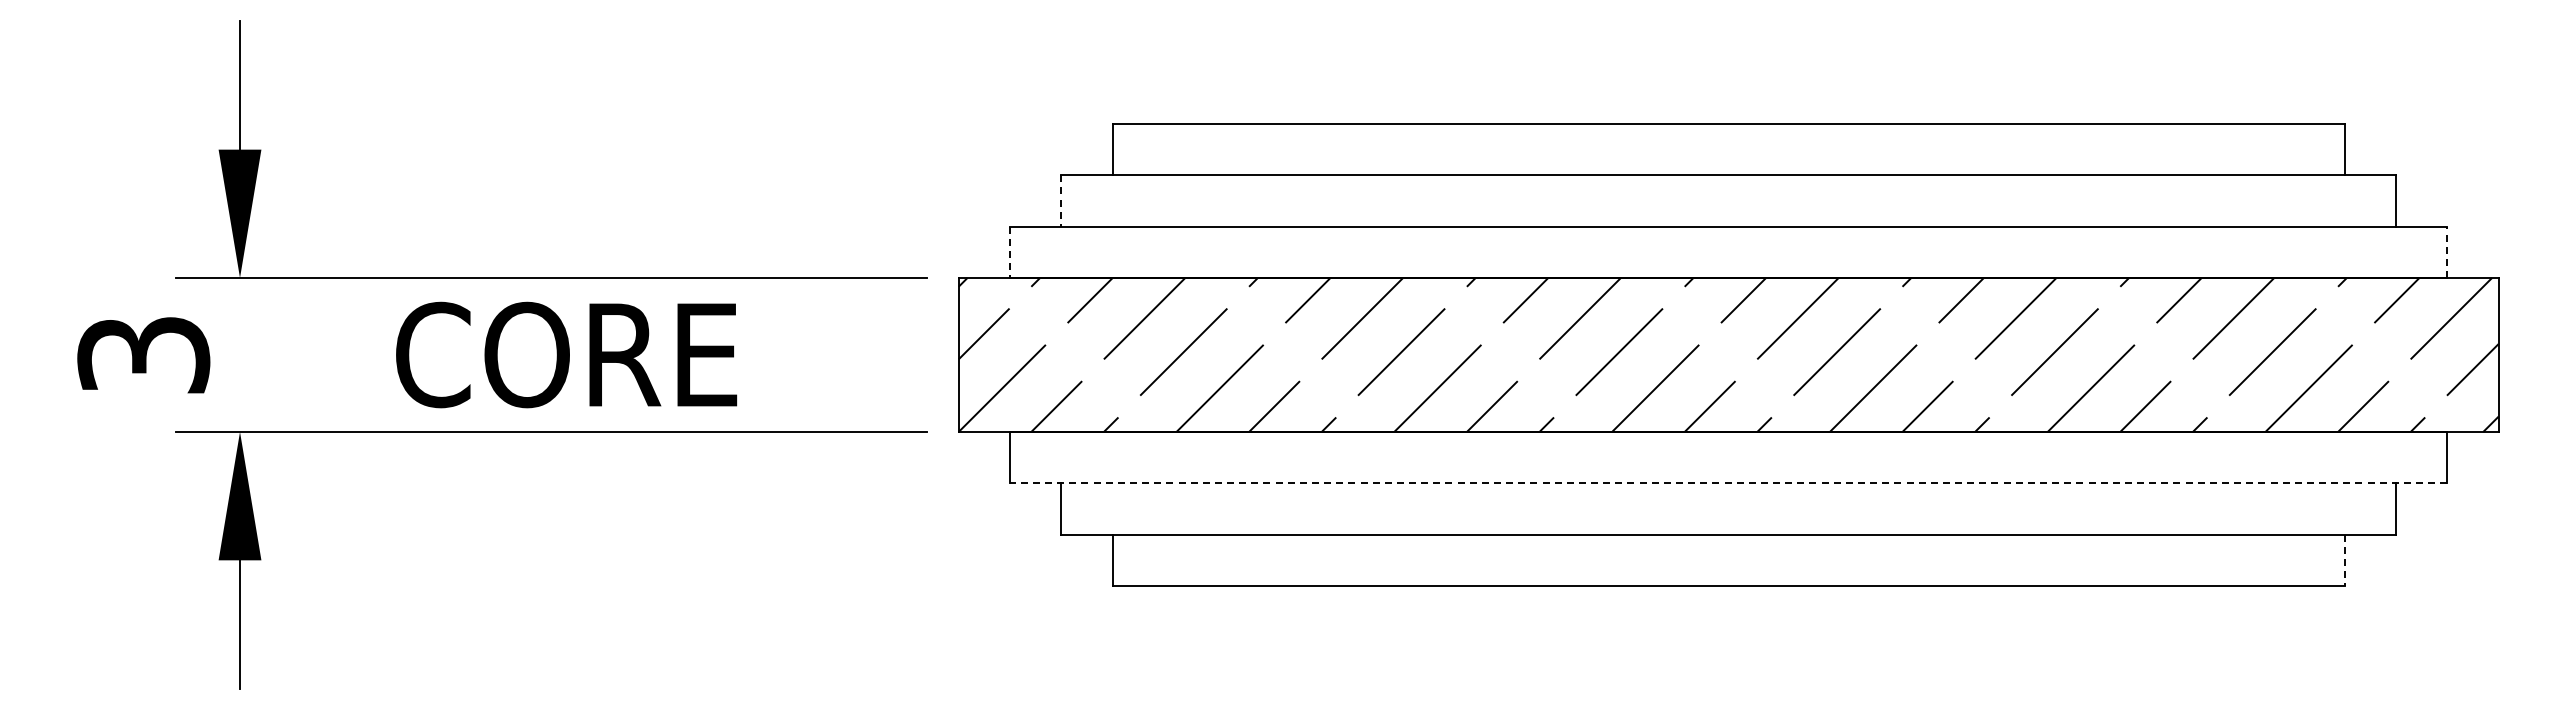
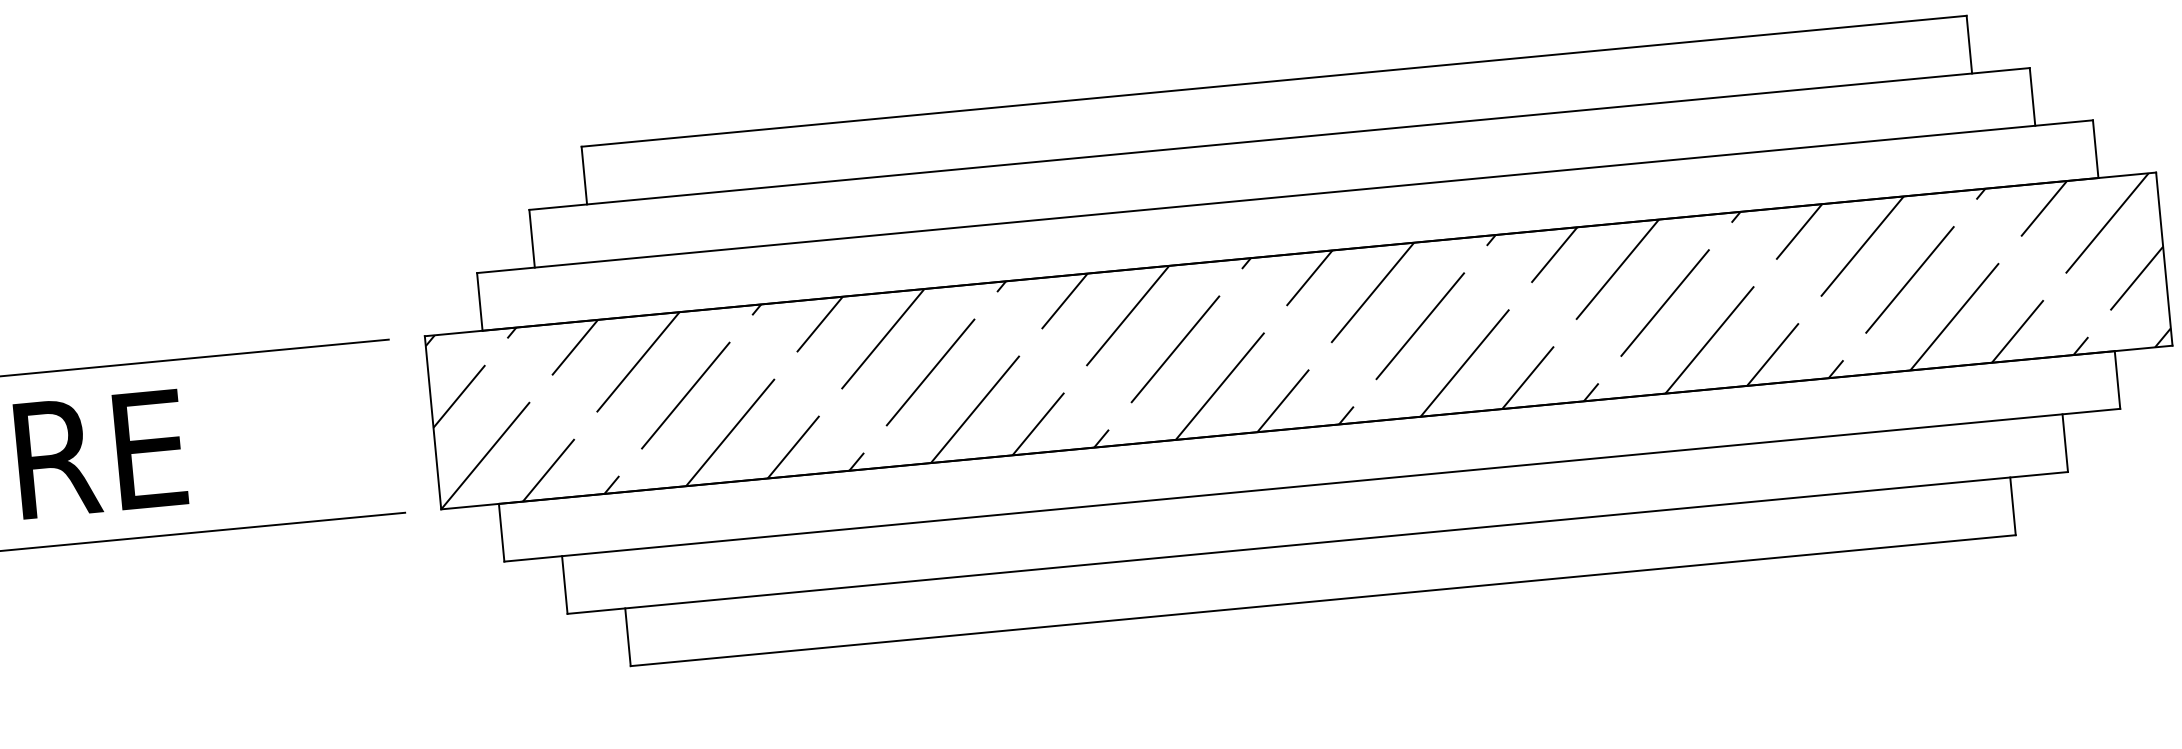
line: (1061, 200) -> (532, 238), dashed -> solid
line: (1010, 252) -> (480, 302), dashed -> solid
line: (2447, 252) -> (2095, 149), dashed -> solid
line: (1728, 483) -> (1312, 485), dashed -> solid
line: (2344, 560) -> (2012, 506), dashed -> solid

